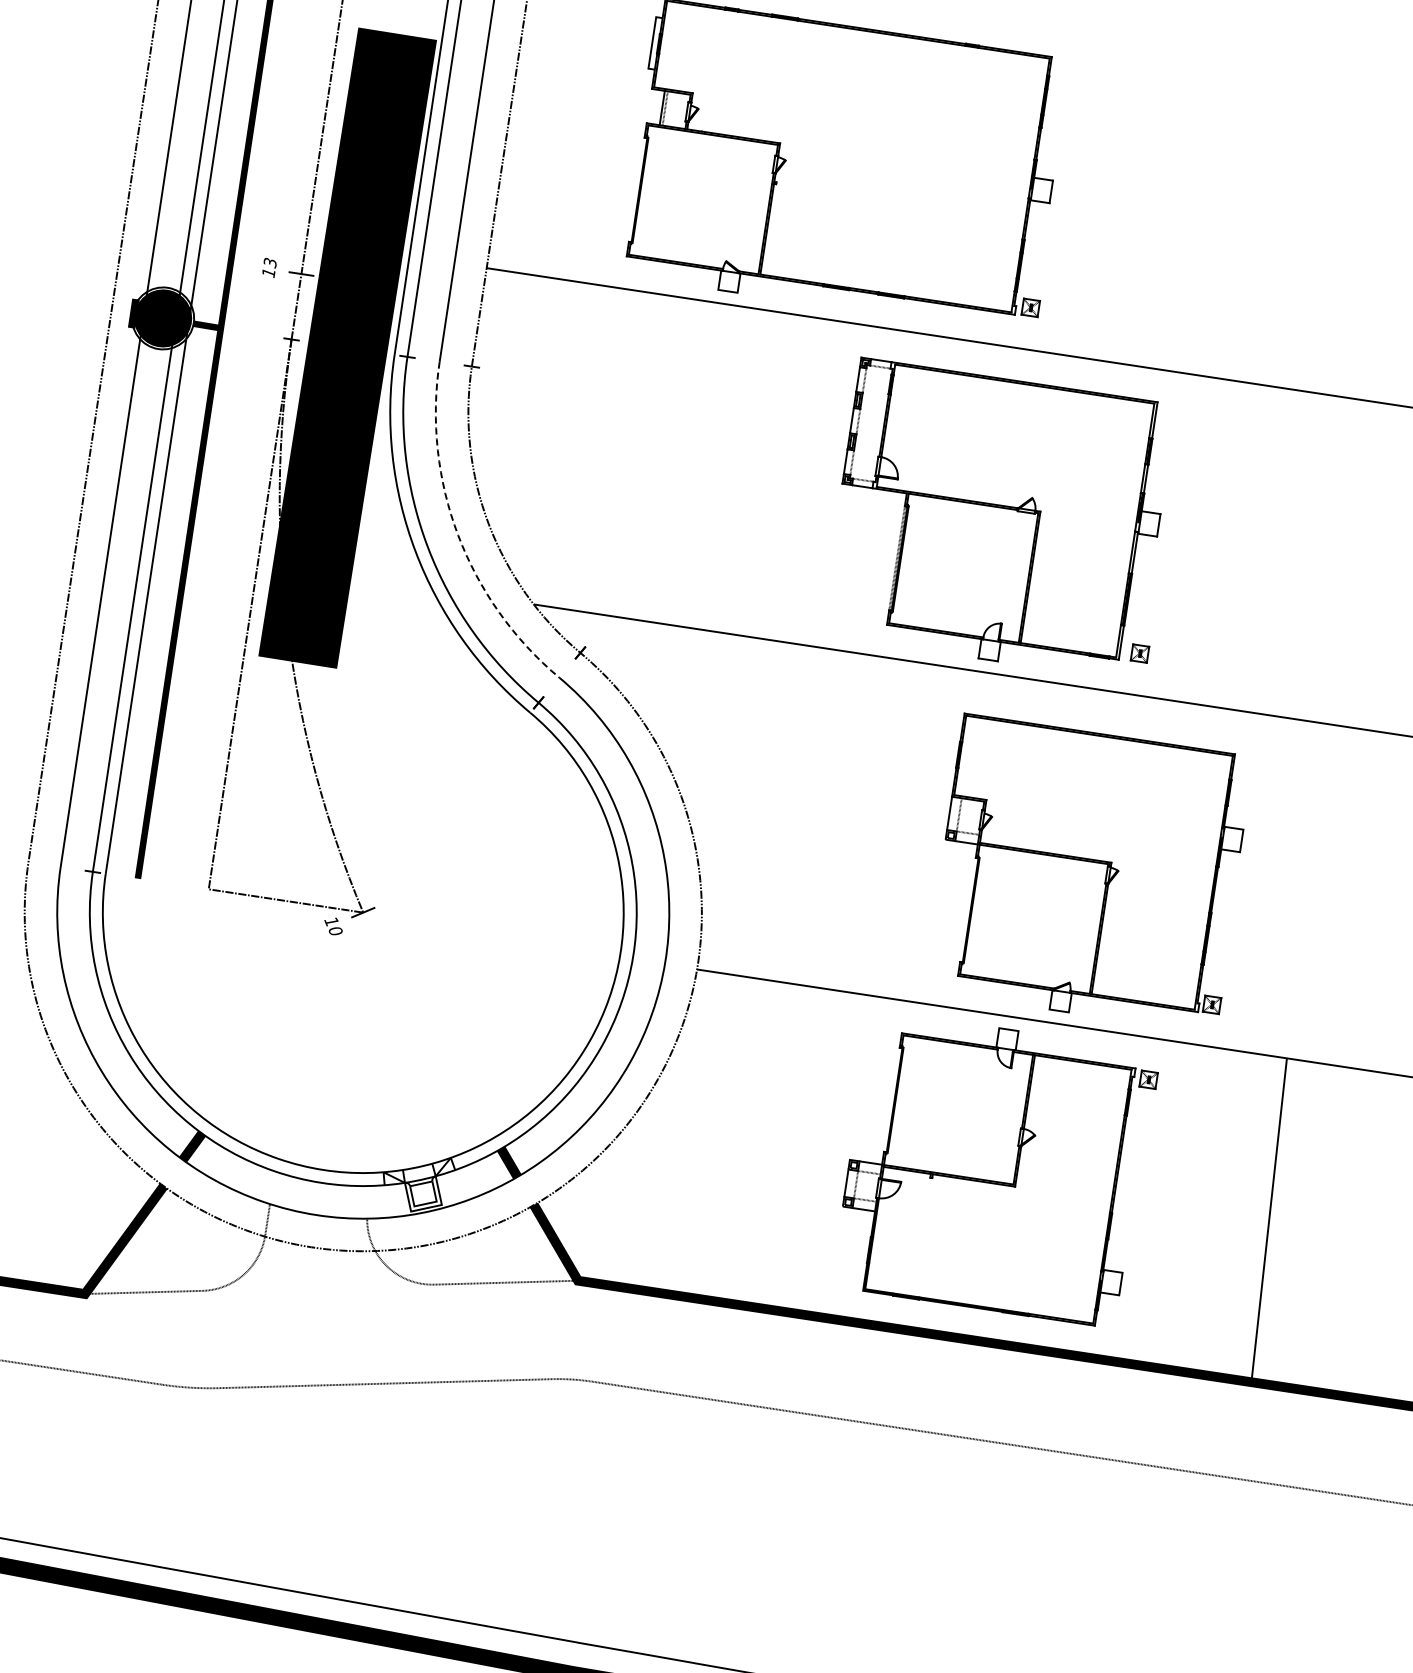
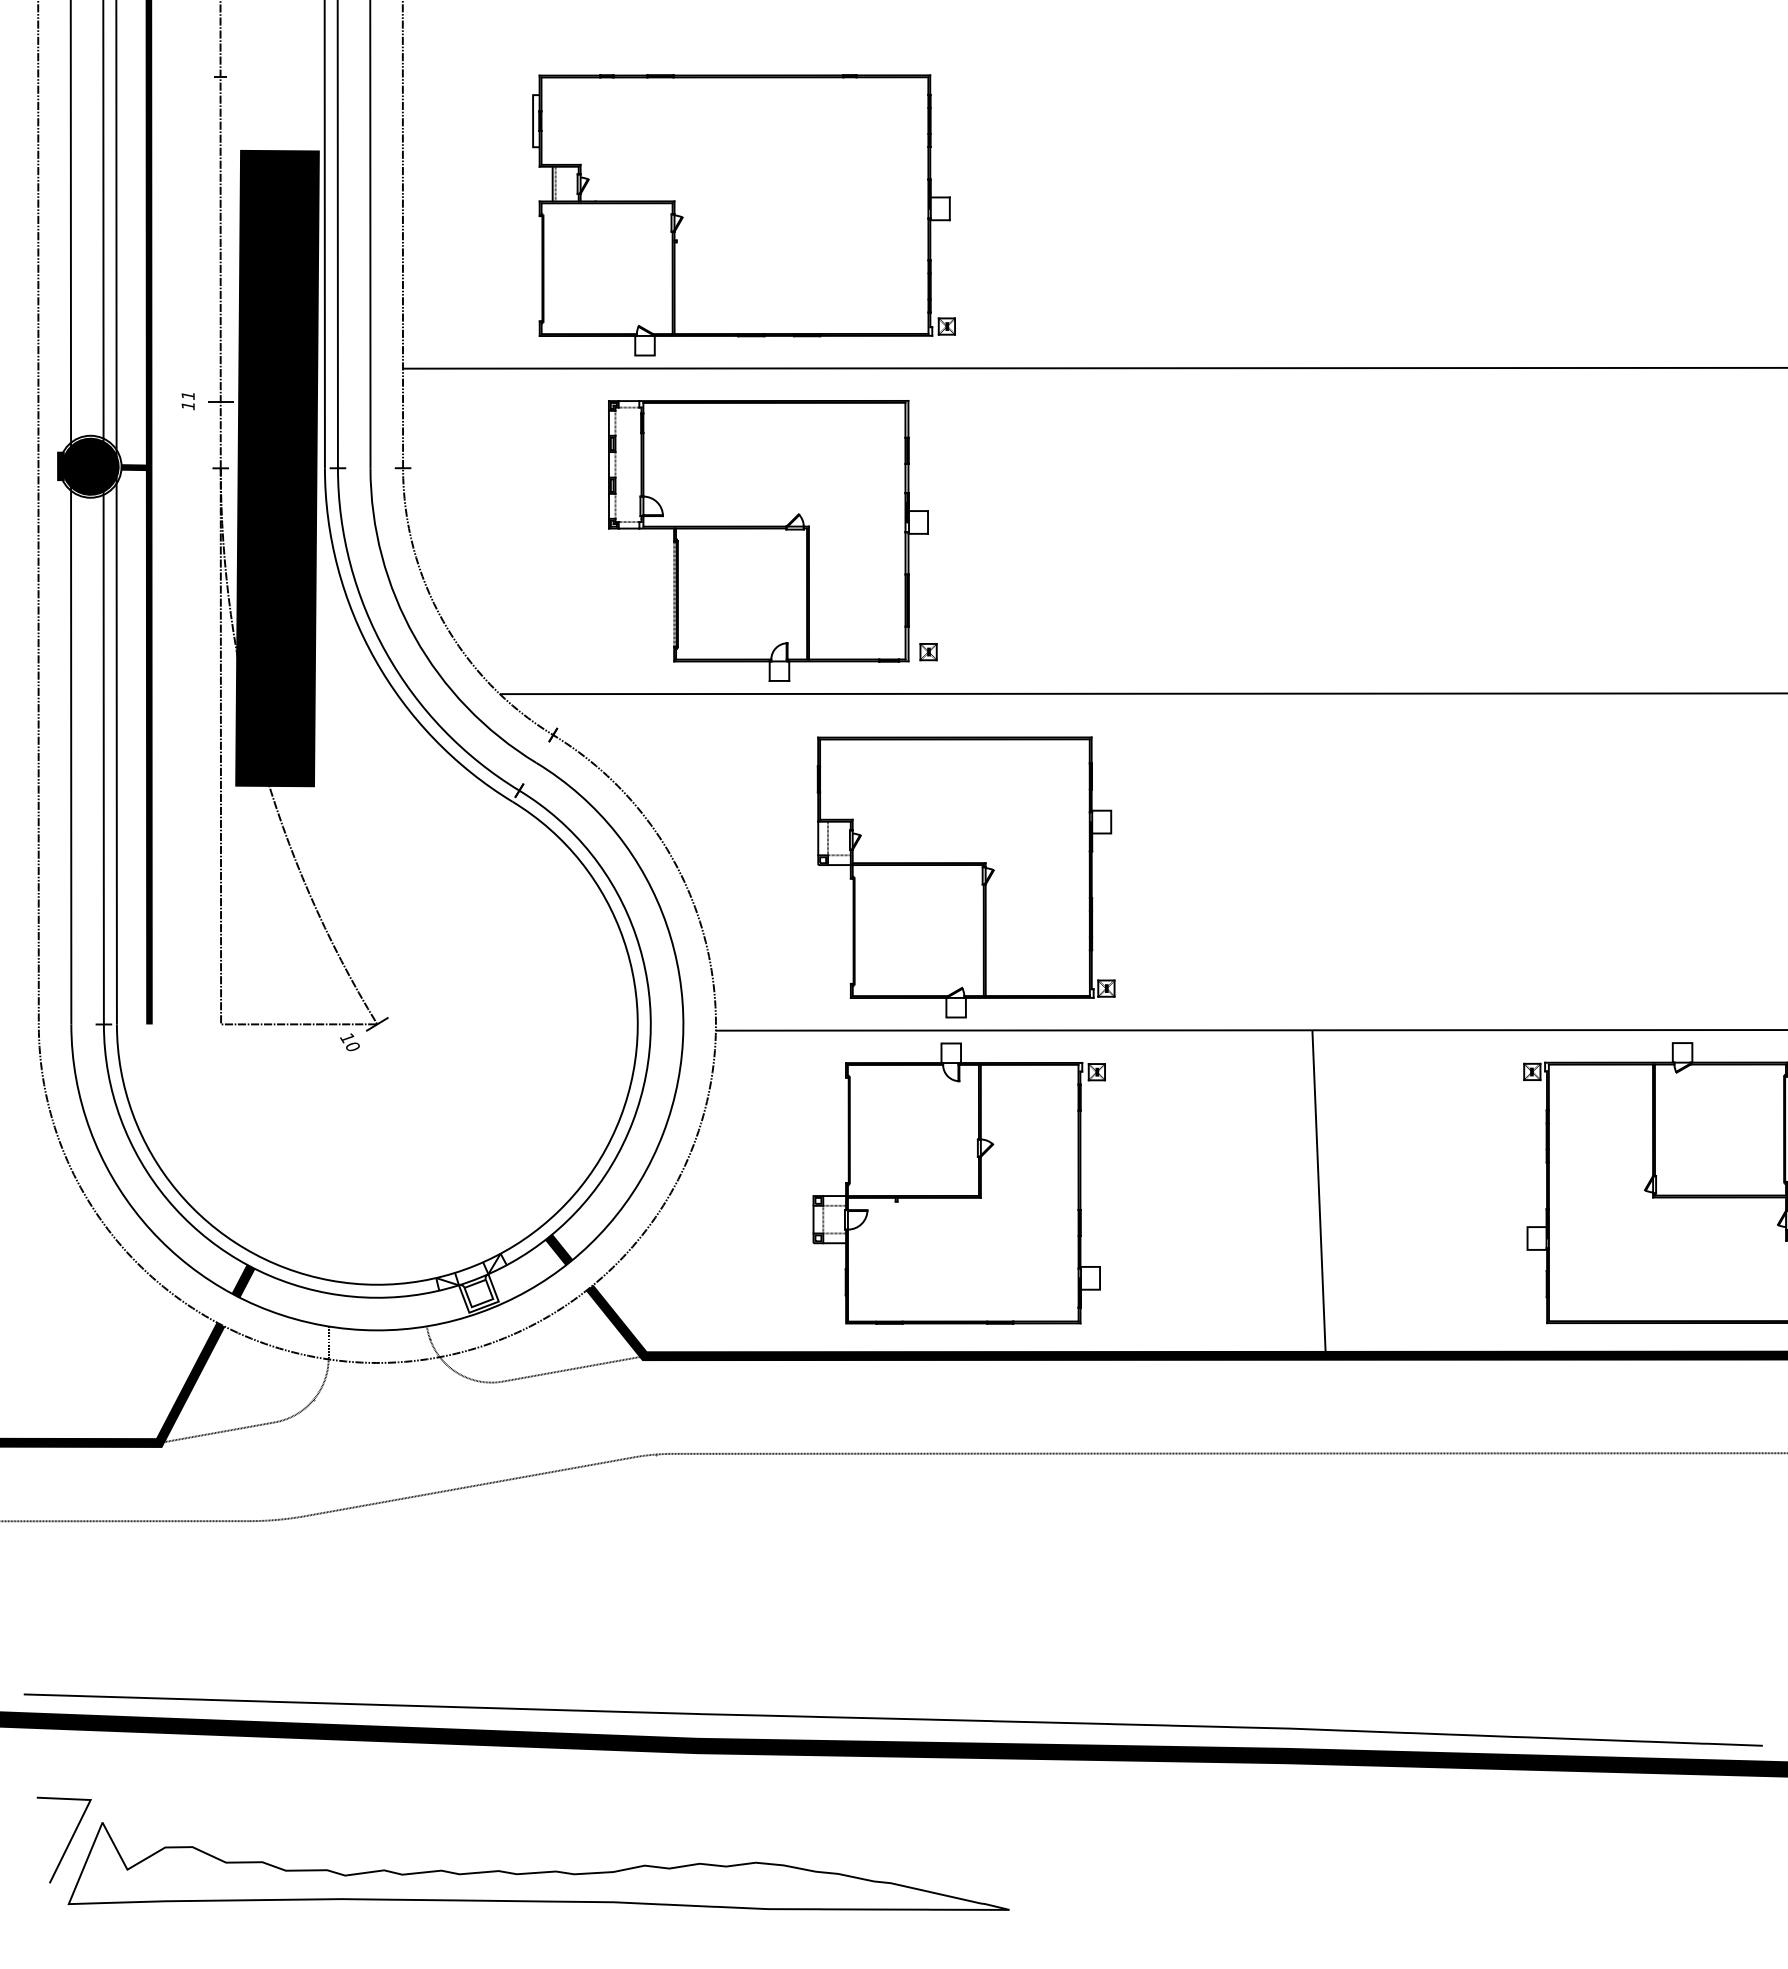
text: (269, 262) -> (187, 395), 13 -> 11
part: (1002, 519) -> (772, 540), moved
line: (457, 535) -> (414, 637), dashed -> solid
part: (1089, 873) -> (965, 877), moved
part: (995, 1169) -> (958, 1183), moved

